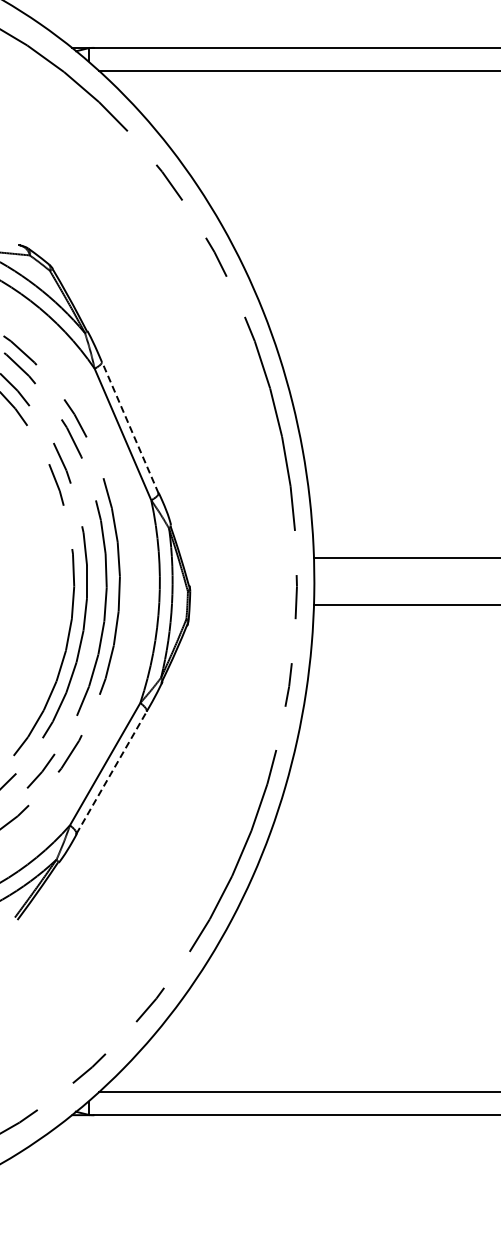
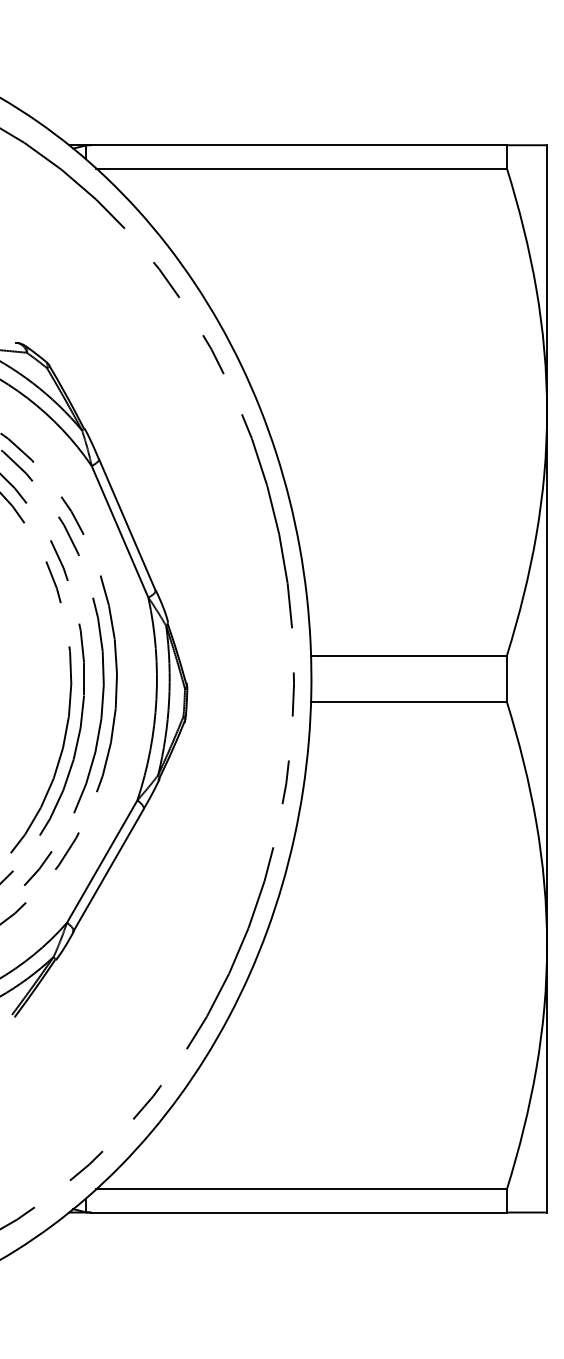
line: (130, 428) -> (127, 525), dashed -> solid
line: (111, 773) -> (108, 870), dashed -> solid

